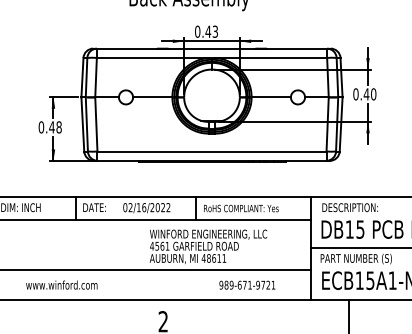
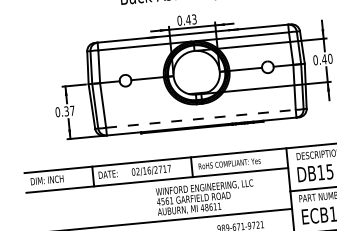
text: (55, 127) -> (69, 111), 0.48 -> 0.37
line: (212, 151) -> (201, 118), solid -> dashed
text: (162, 207) -> (164, 169), 02/16/2022 -> 02/16/2717

